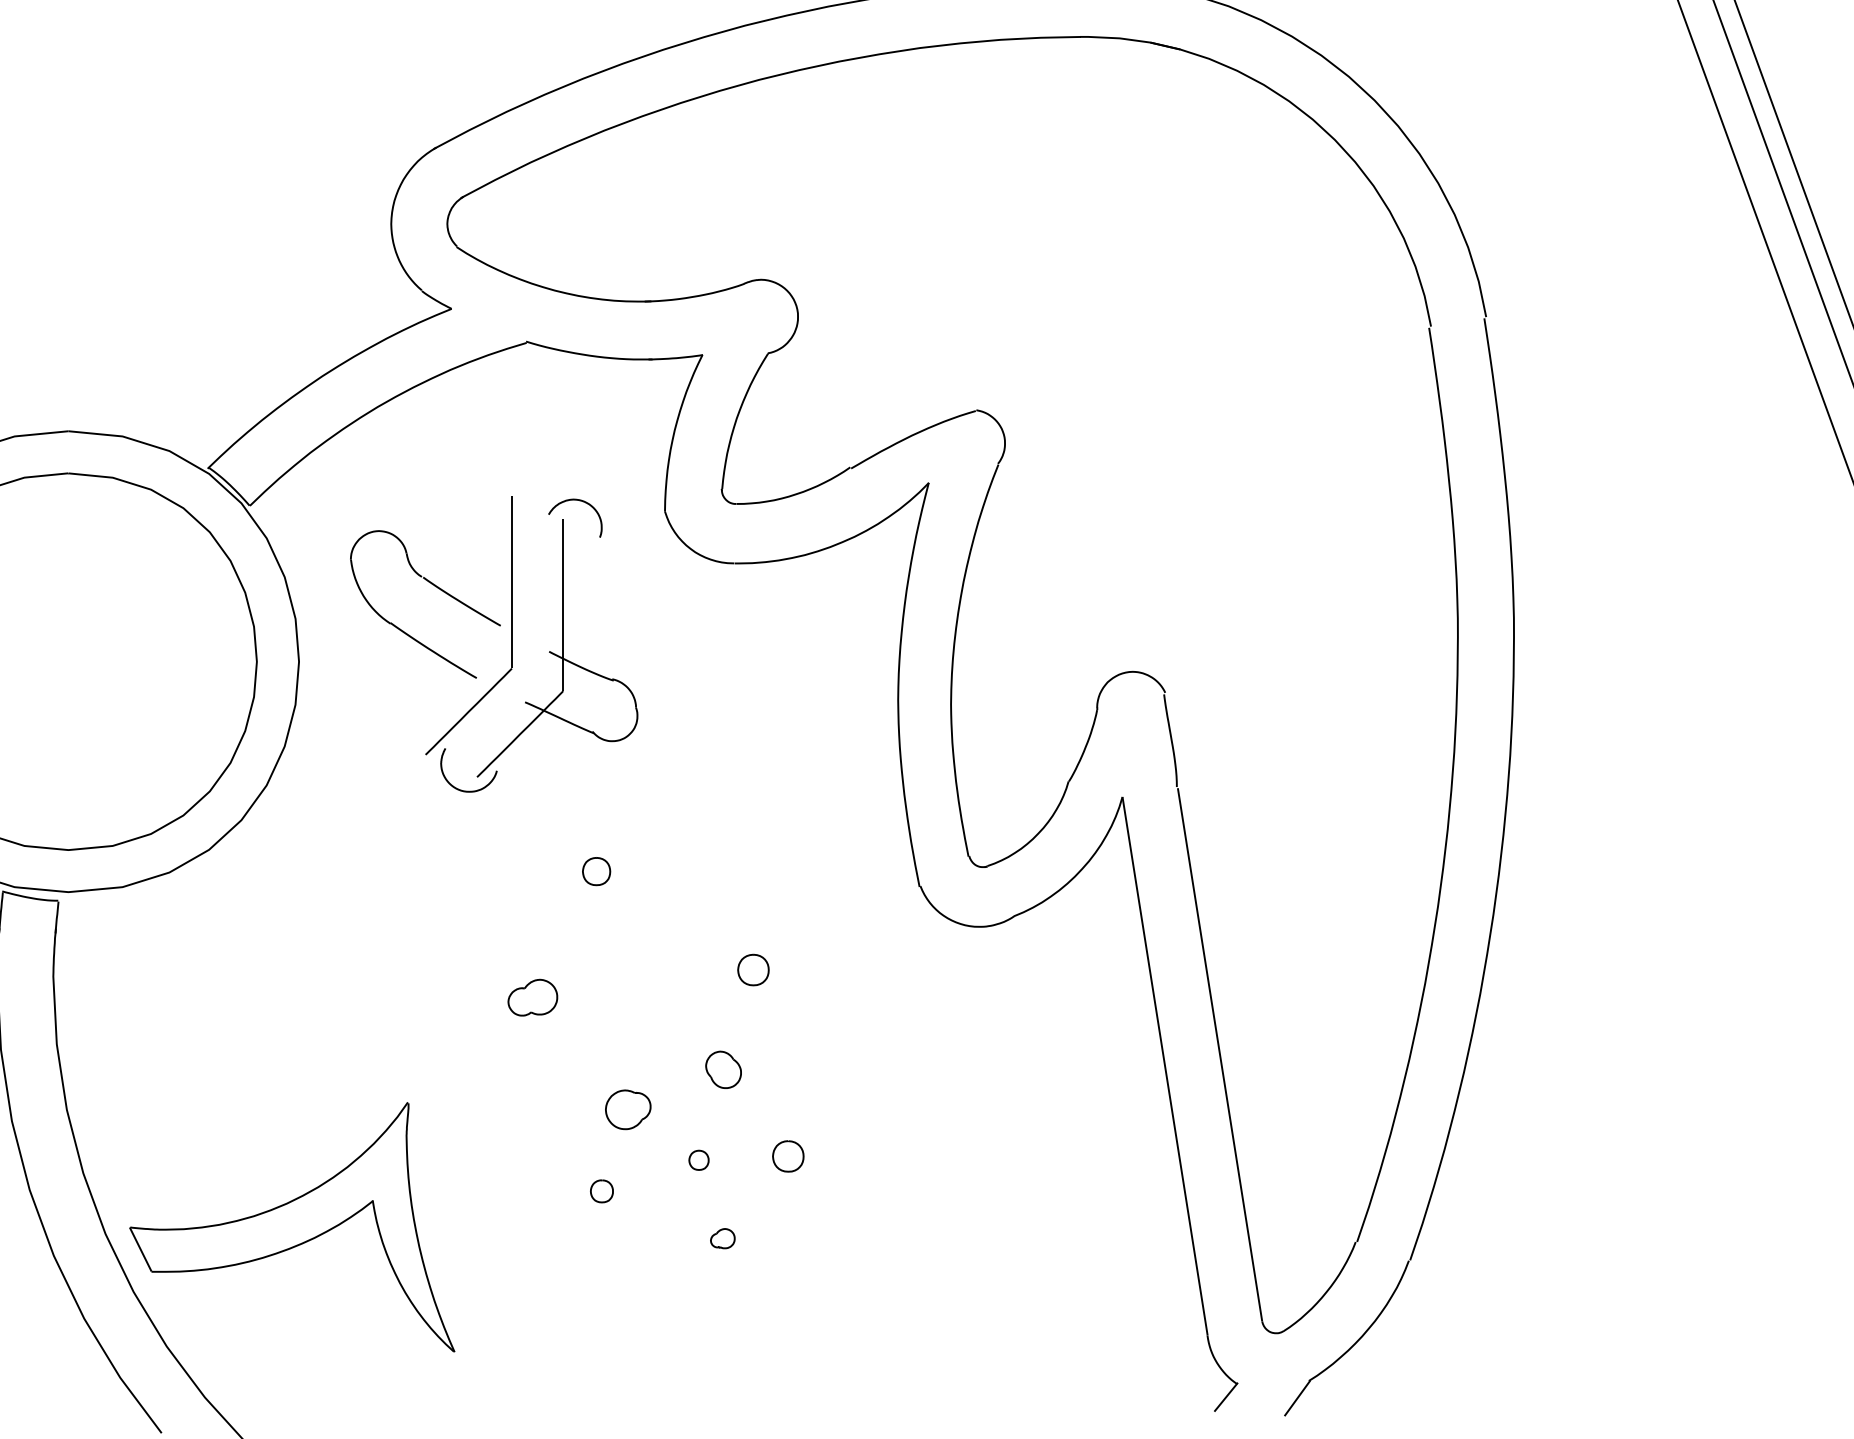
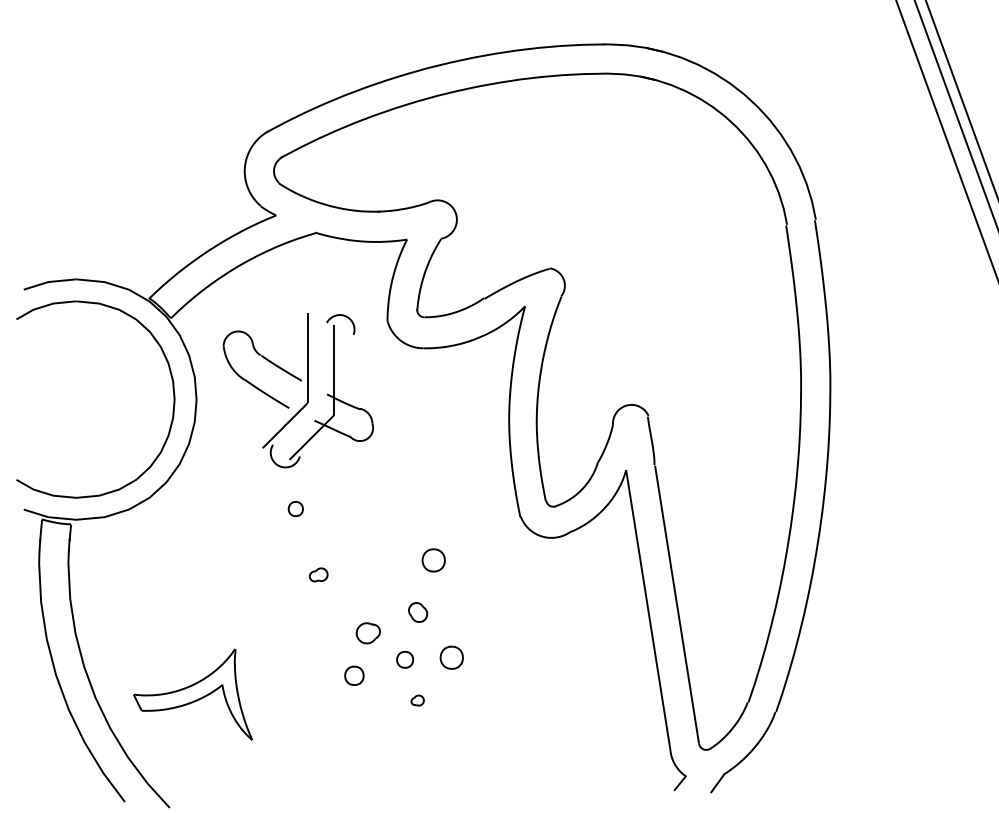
part: (595, 870) -> (295, 508), moved
part: (753, 970) -> (433, 560), size x1.4
part: (532, 997) -> (318, 574), size x0.7
part: (787, 1156) -> (451, 657), size x1.4
part: (699, 1159) -> (405, 659), size x1.6
part: (601, 1190) -> (354, 675), size x1.6
part: (291, 1227) -> (192, 694), size x0.7

